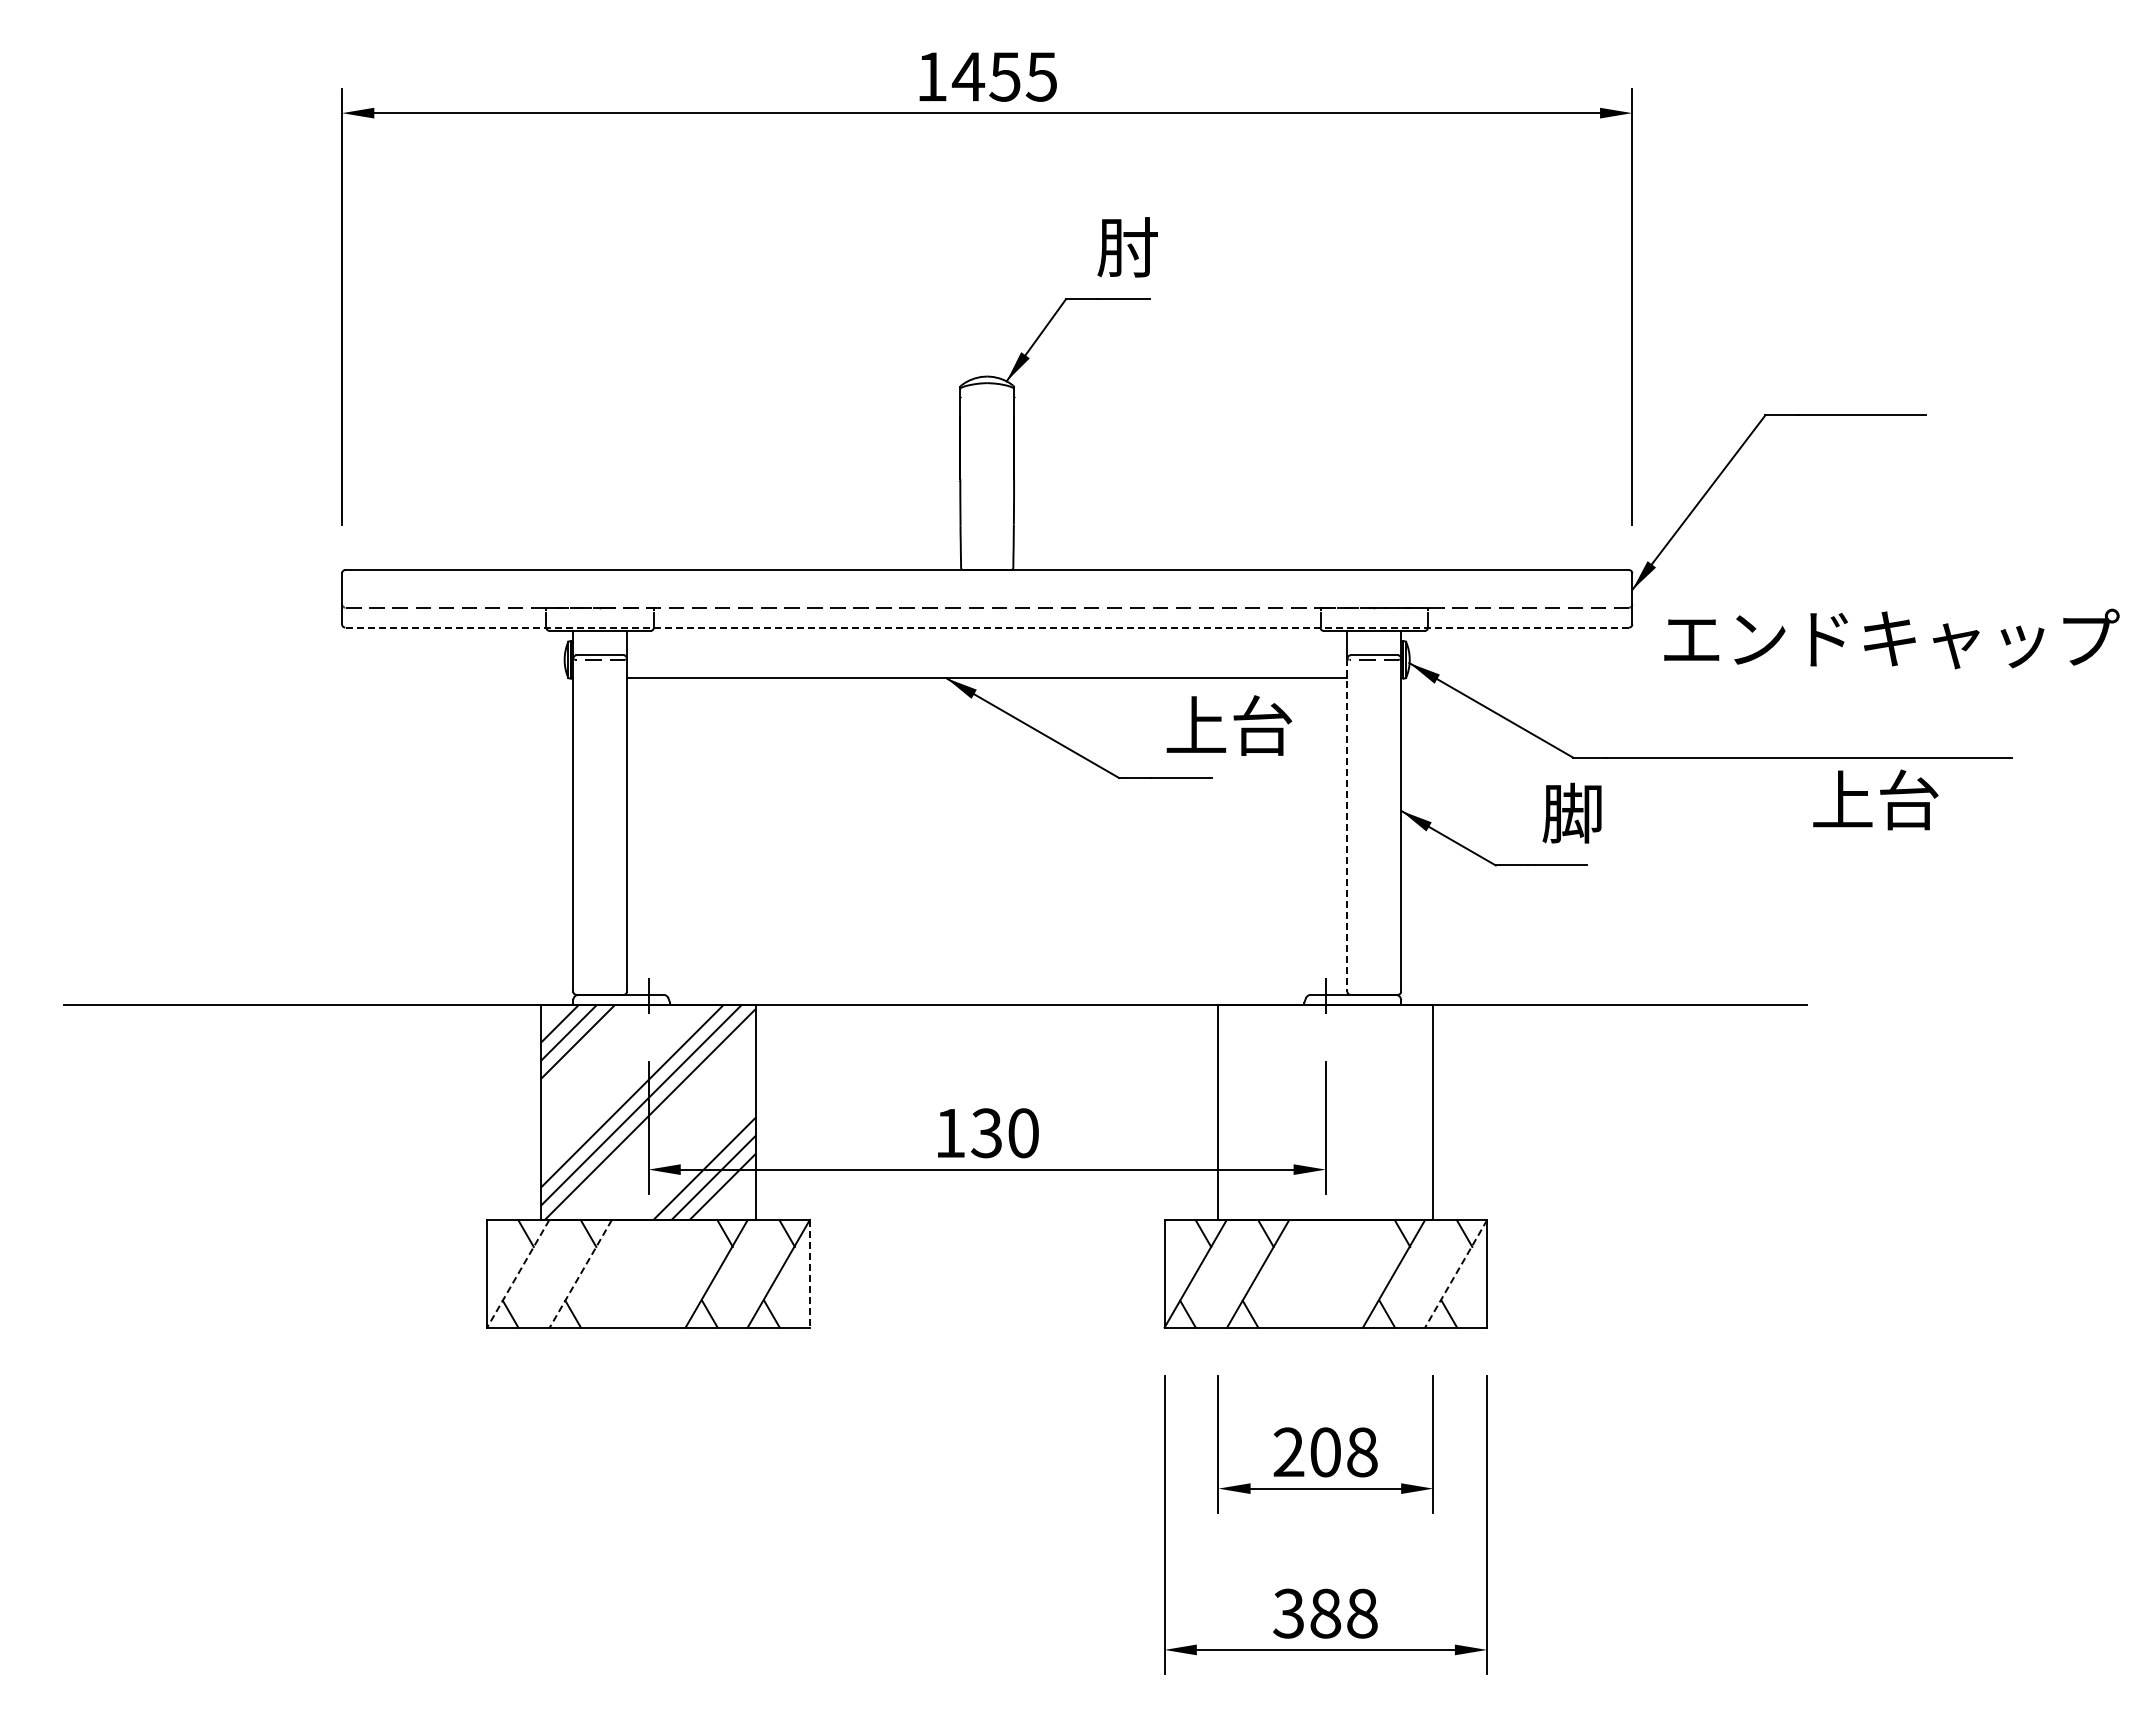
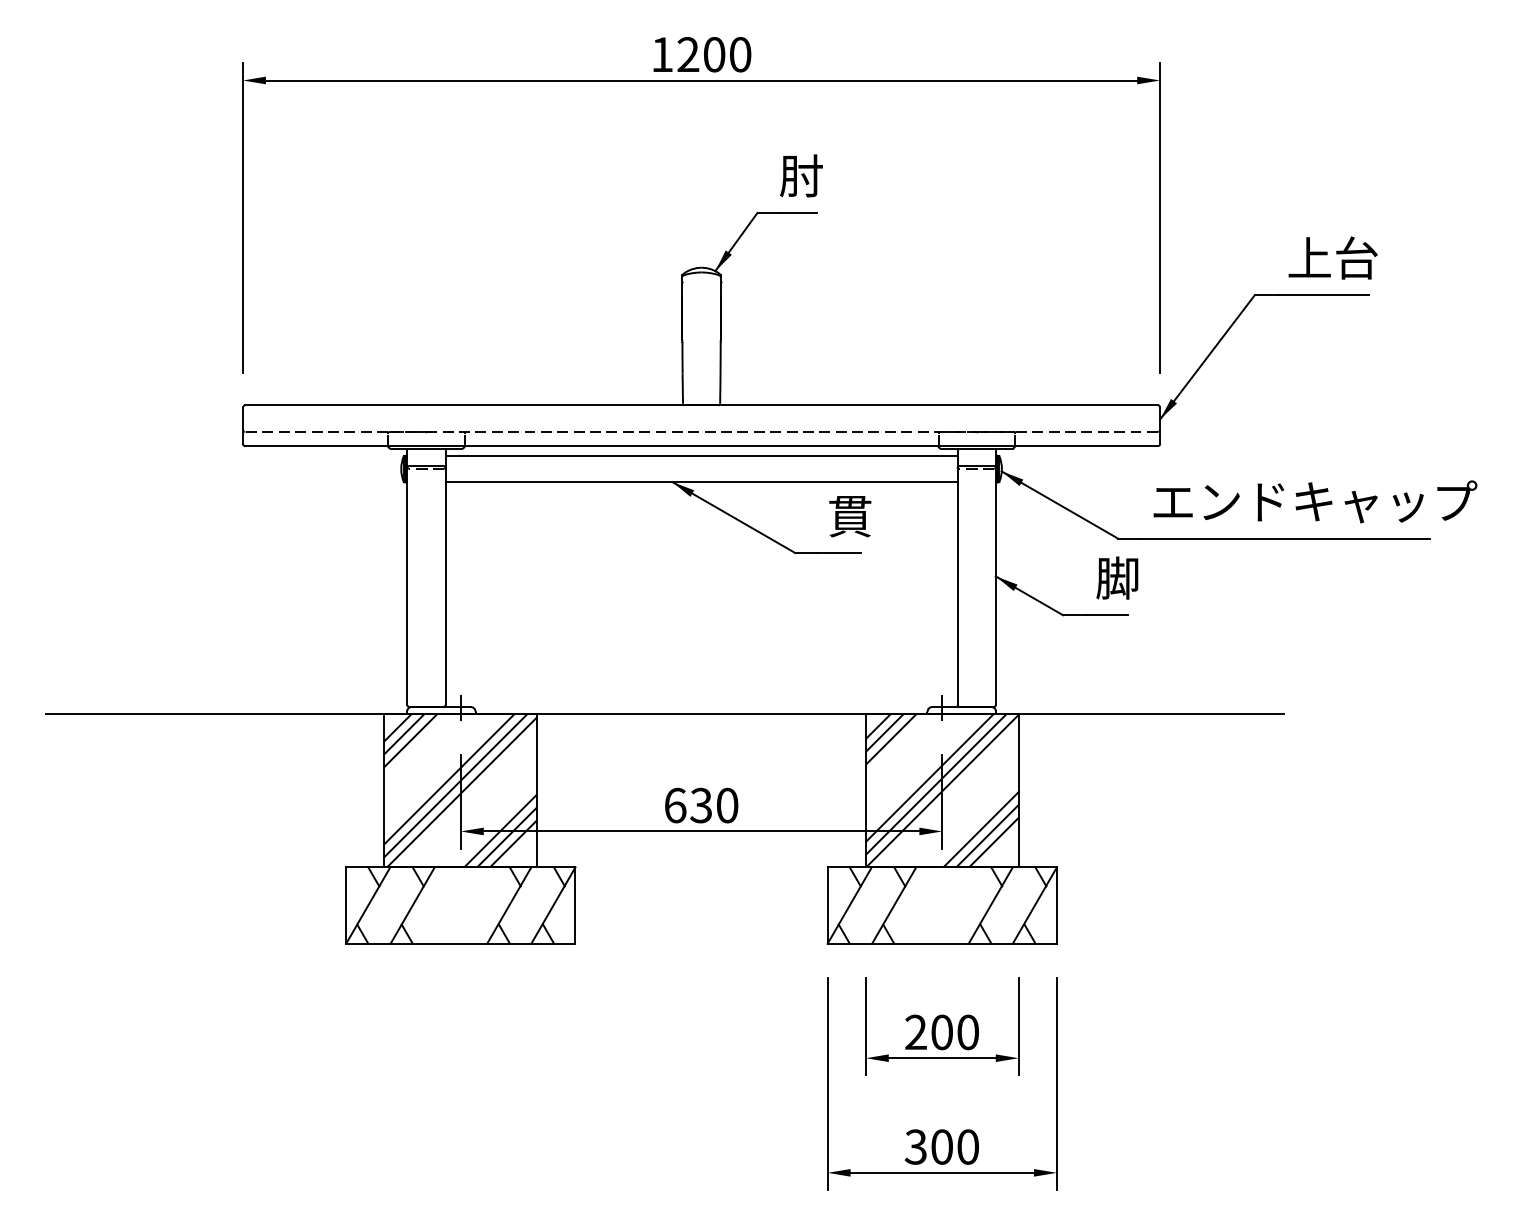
text: (1004, 76) -> (713, 54), 1455 -> 1200
line: (987, 627) -> (701, 446), dashed -> solid
text: (1891, 638) -> (1315, 501), moved
line: (987, 641) -> (701, 456), added
text: (1229, 725) -> (873, 515), 上台 -> 貫
text: (1875, 799) -> (1332, 257), moved
line: (1347, 825) -> (957, 586), dashed -> solid
hatch: (1325, 1112) -> (942, 790), added
text: (950, 1133) -> (675, 805), 130 -> 630
line: (809, 1273) -> (575, 905), dashed -> solid
line: (518, 1274) -> (368, 905), dashed -> solid
line: (580, 1274) -> (412, 905), dashed -> solid
line: (1455, 1274) -> (1034, 905), dashed -> solid
text: (1362, 1452) -> (968, 1032), 208 -> 200
text: (1343, 1613) -> (954, 1146), 388 -> 300

